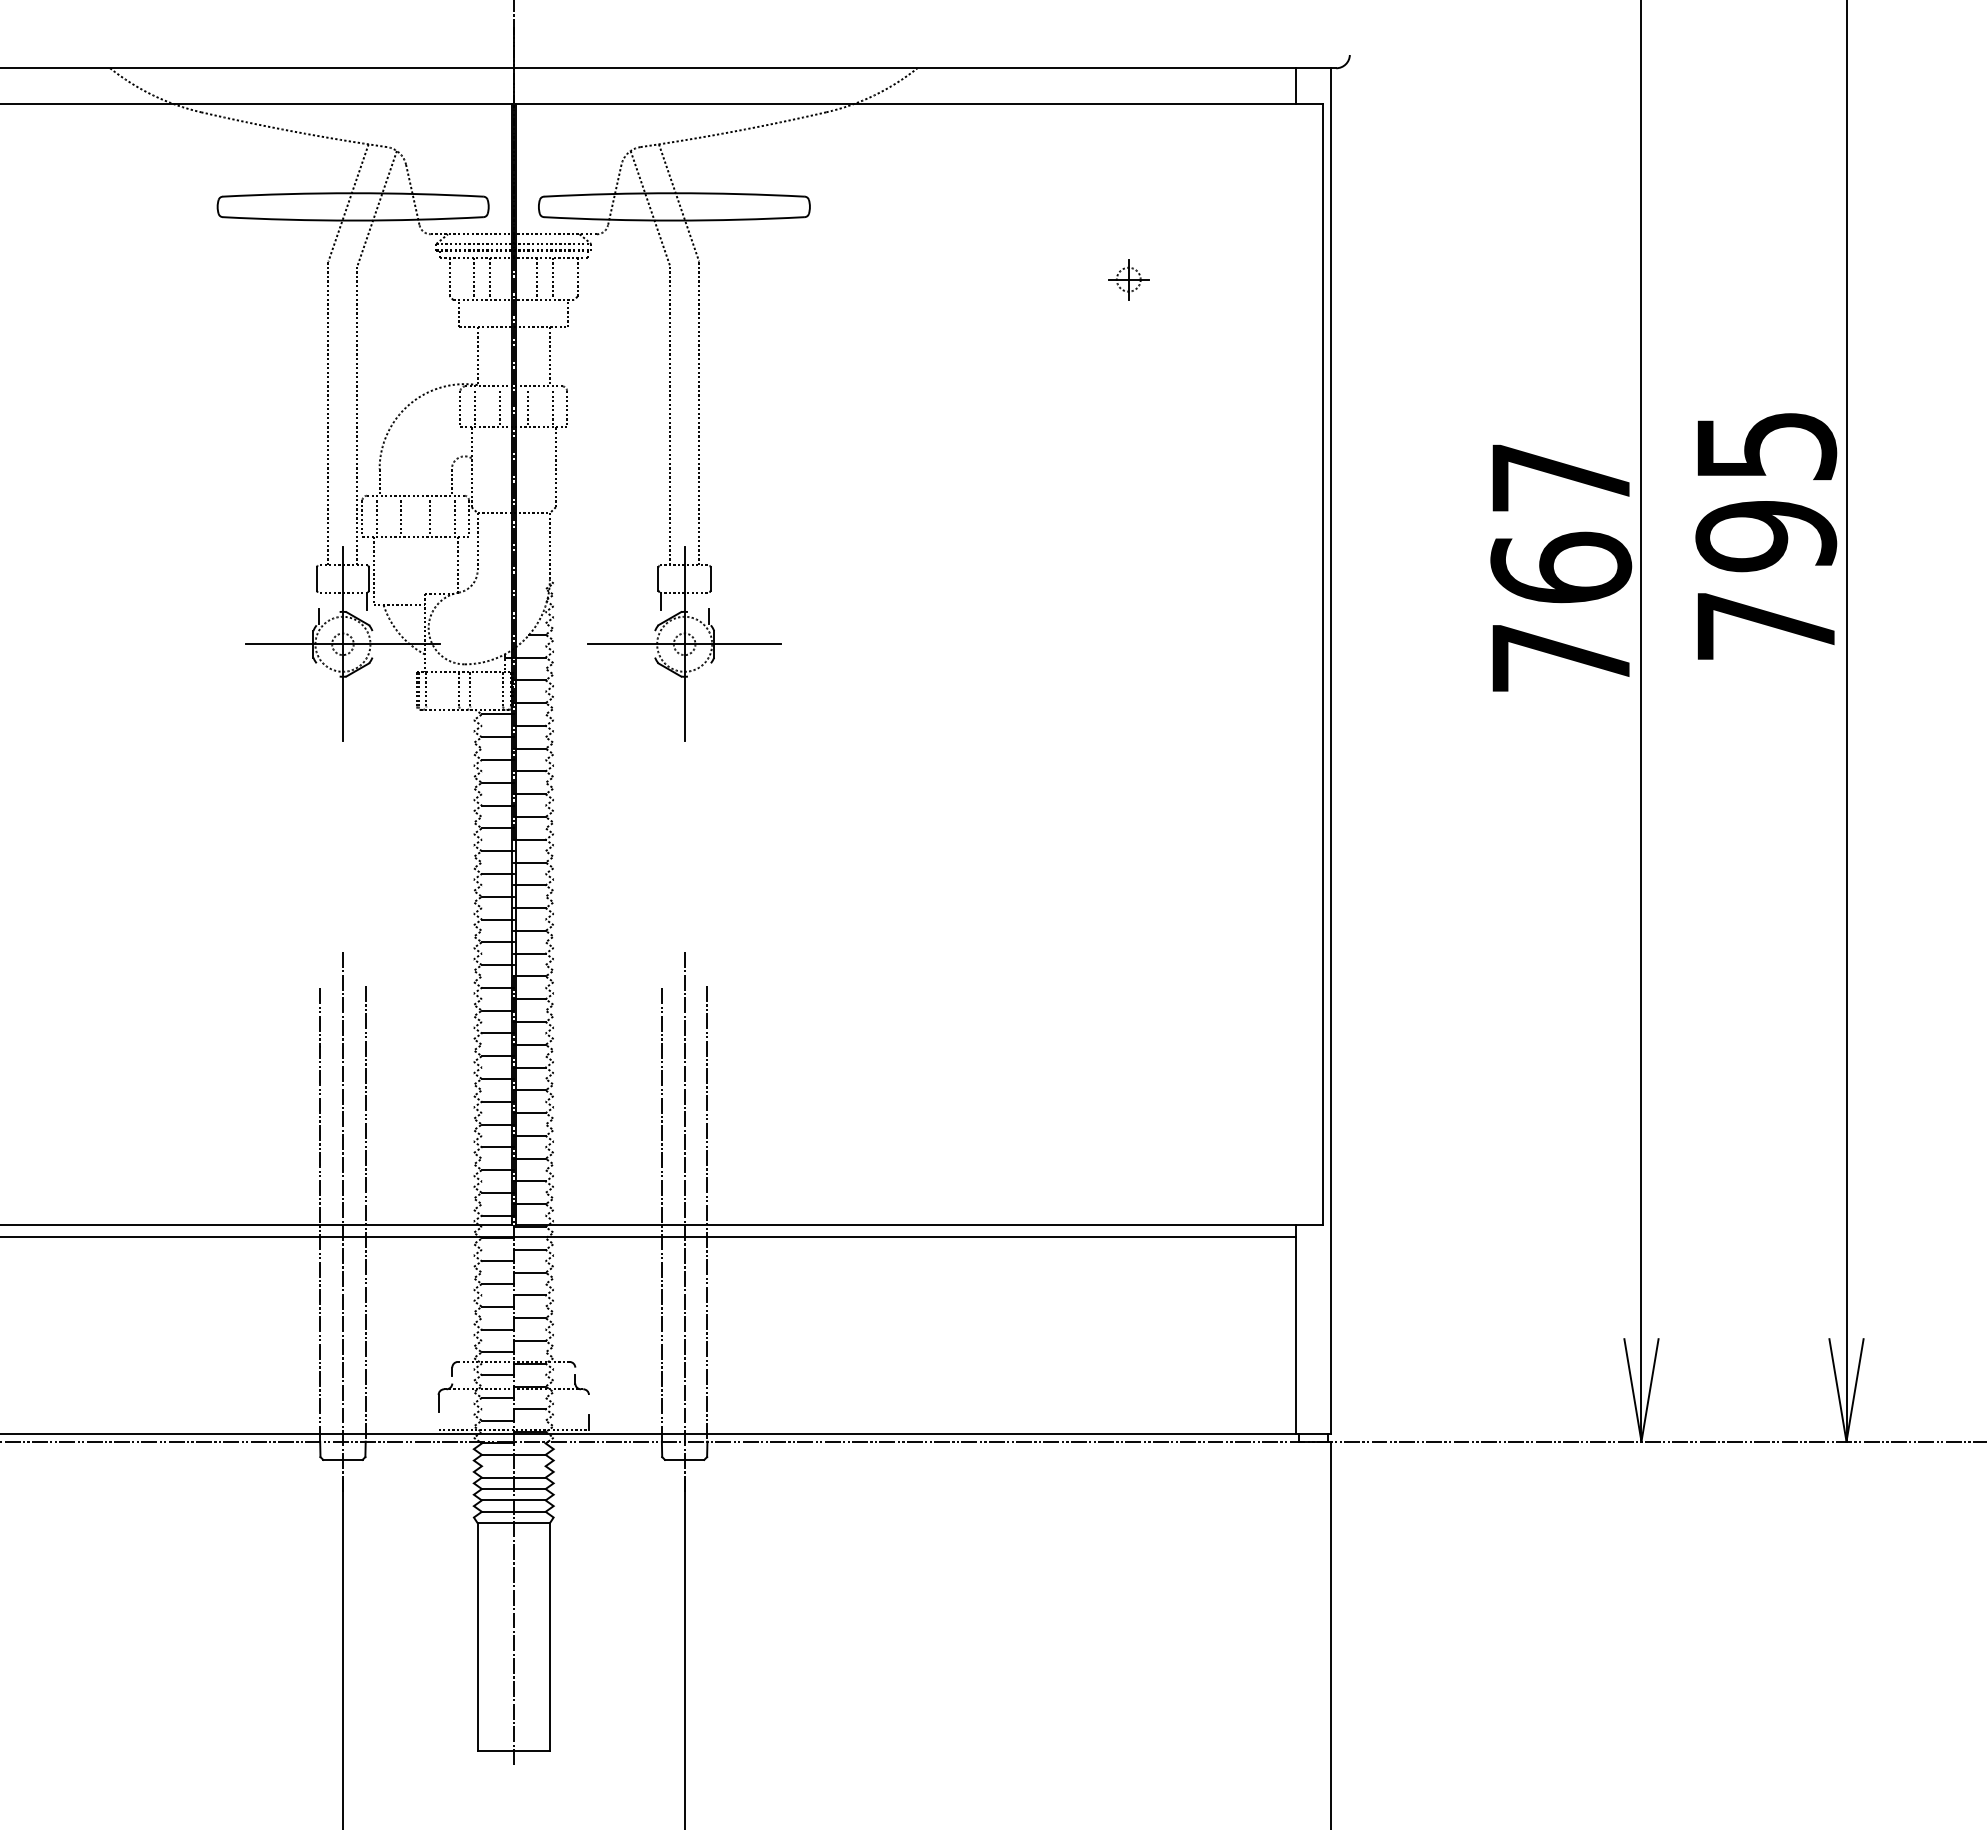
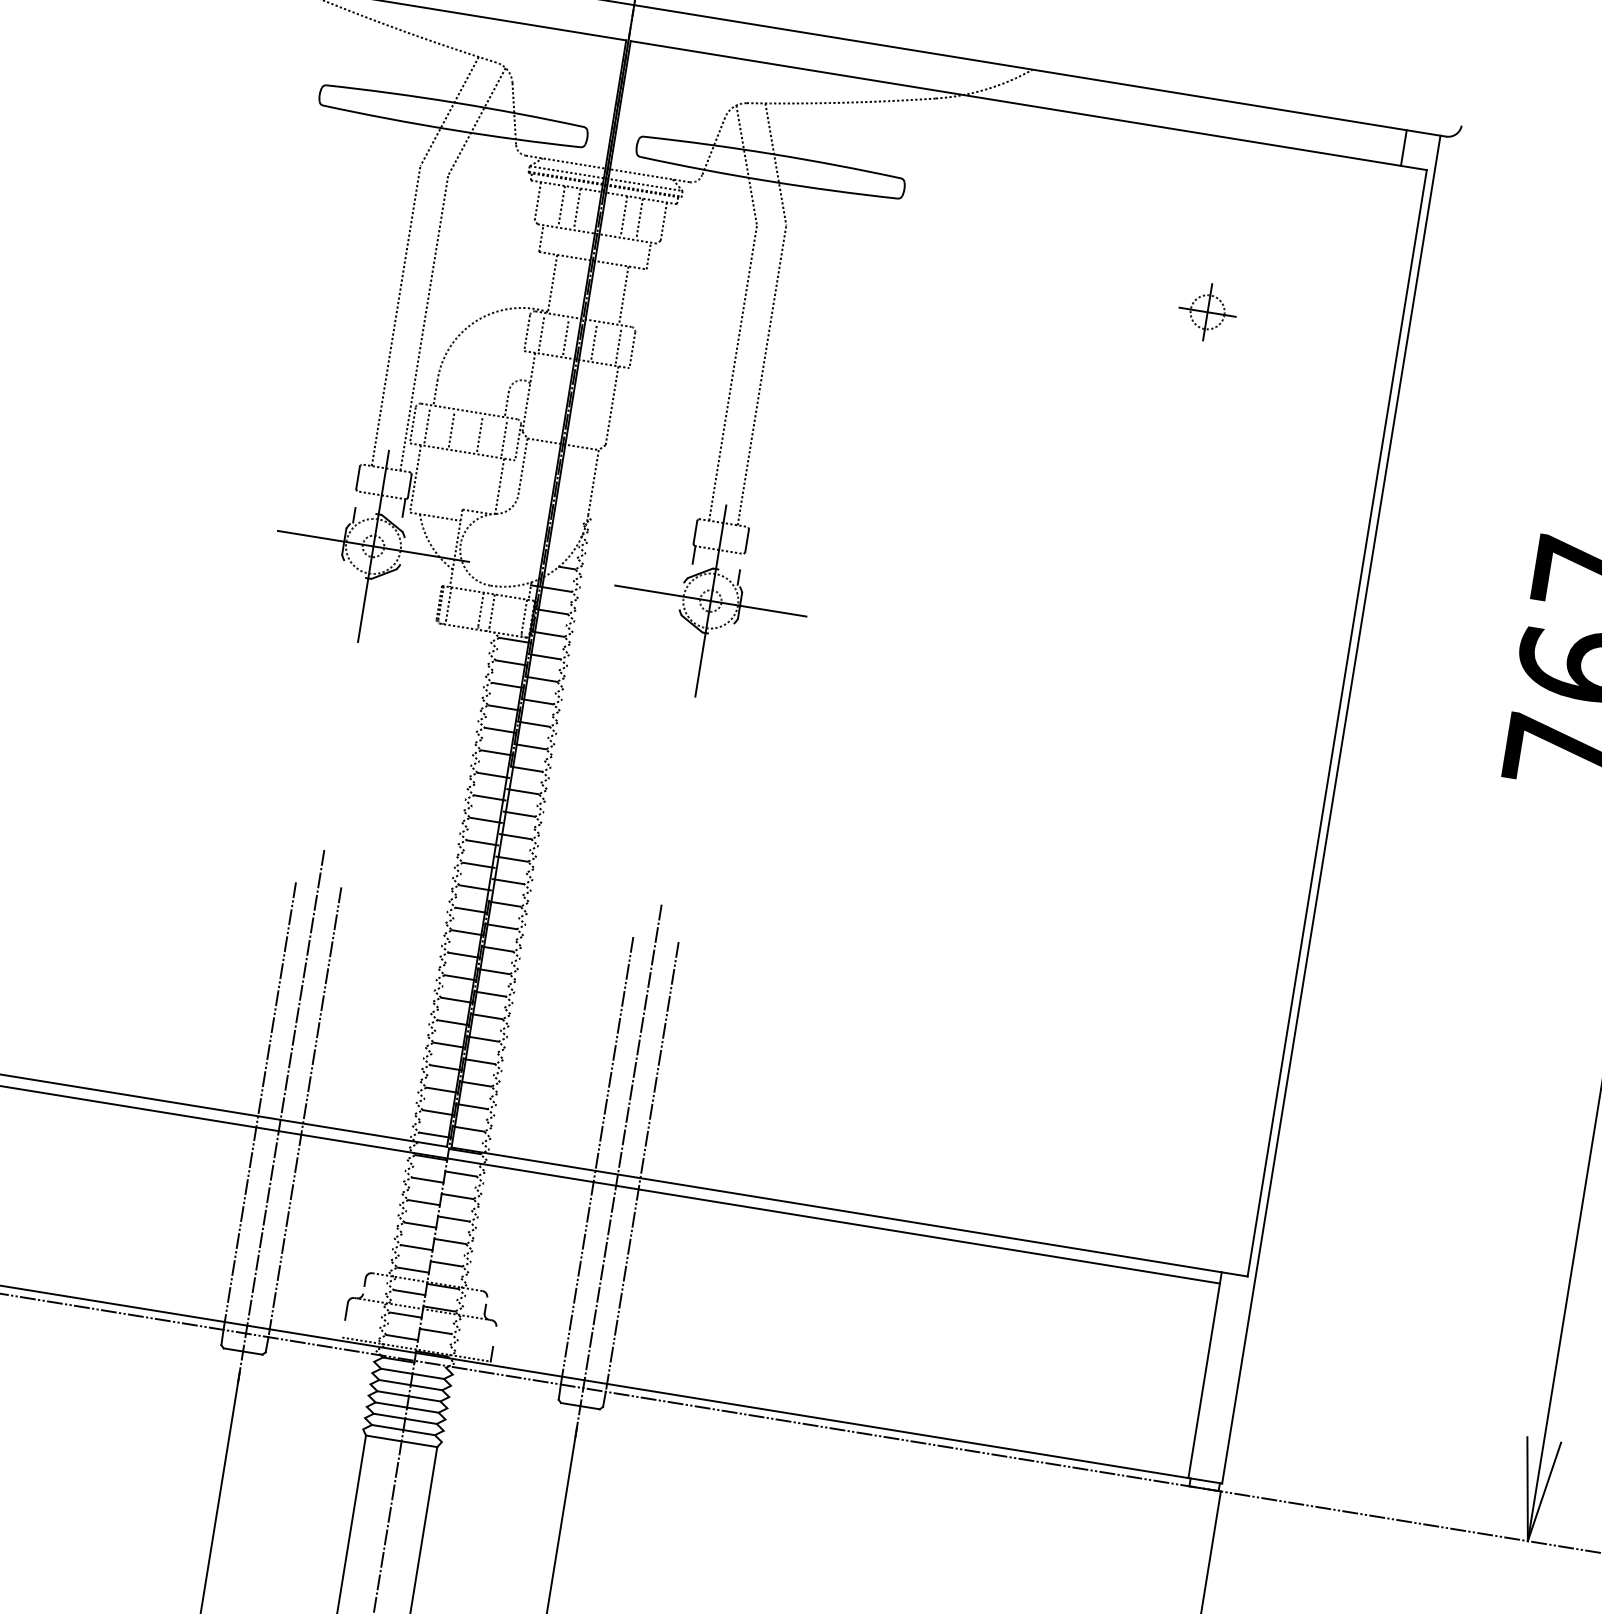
part: (1128, 279) -> (1207, 311), size x1.43
line: (513, 1466) -> (410, 1385), added

